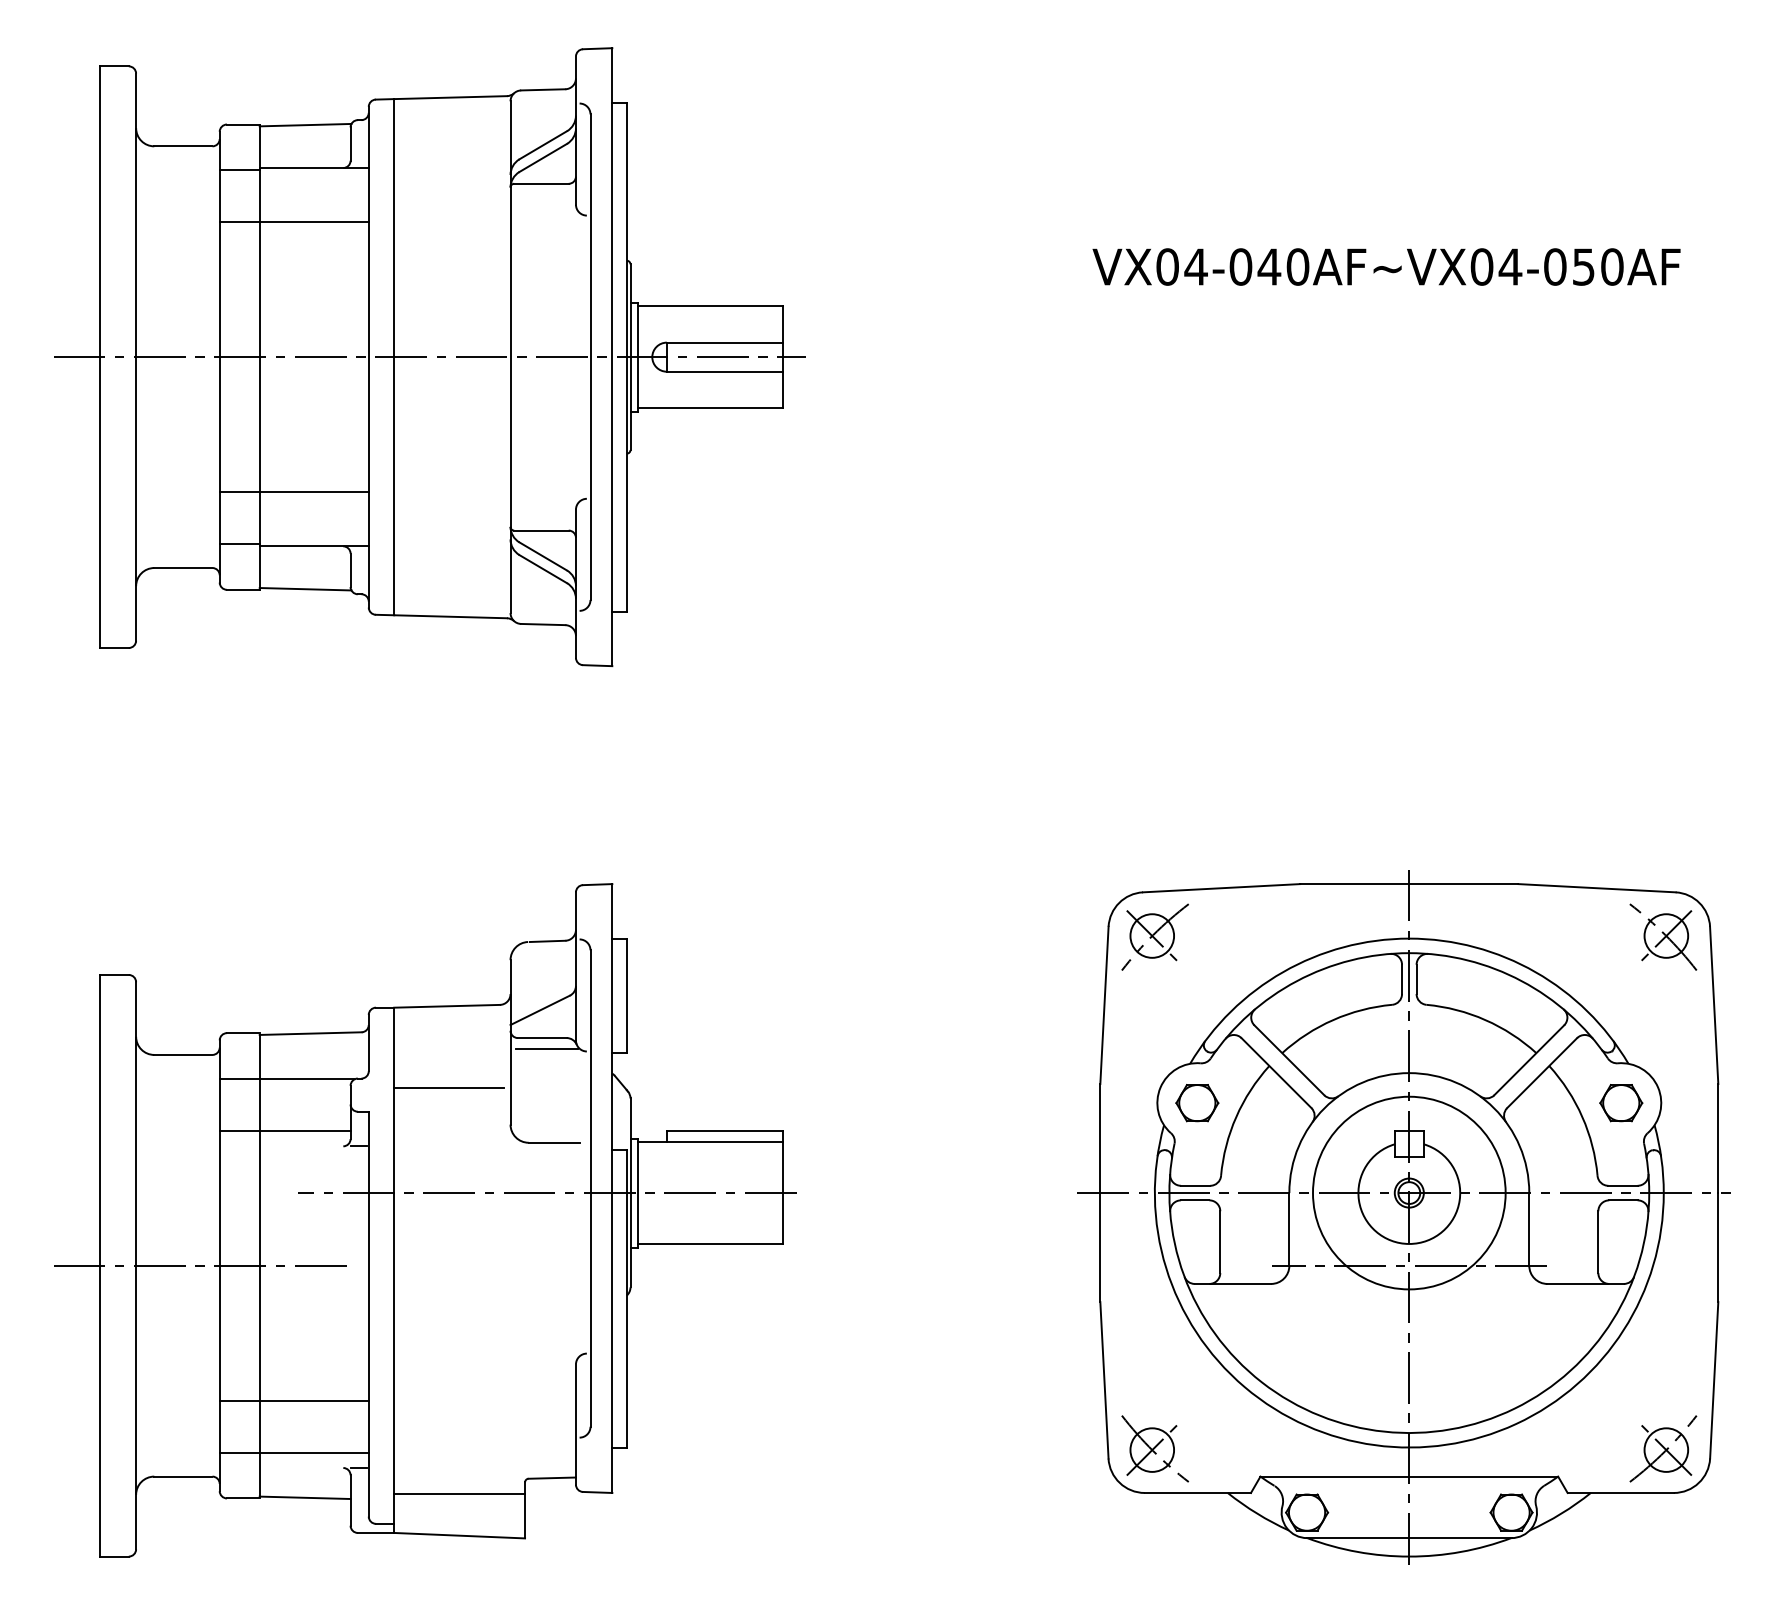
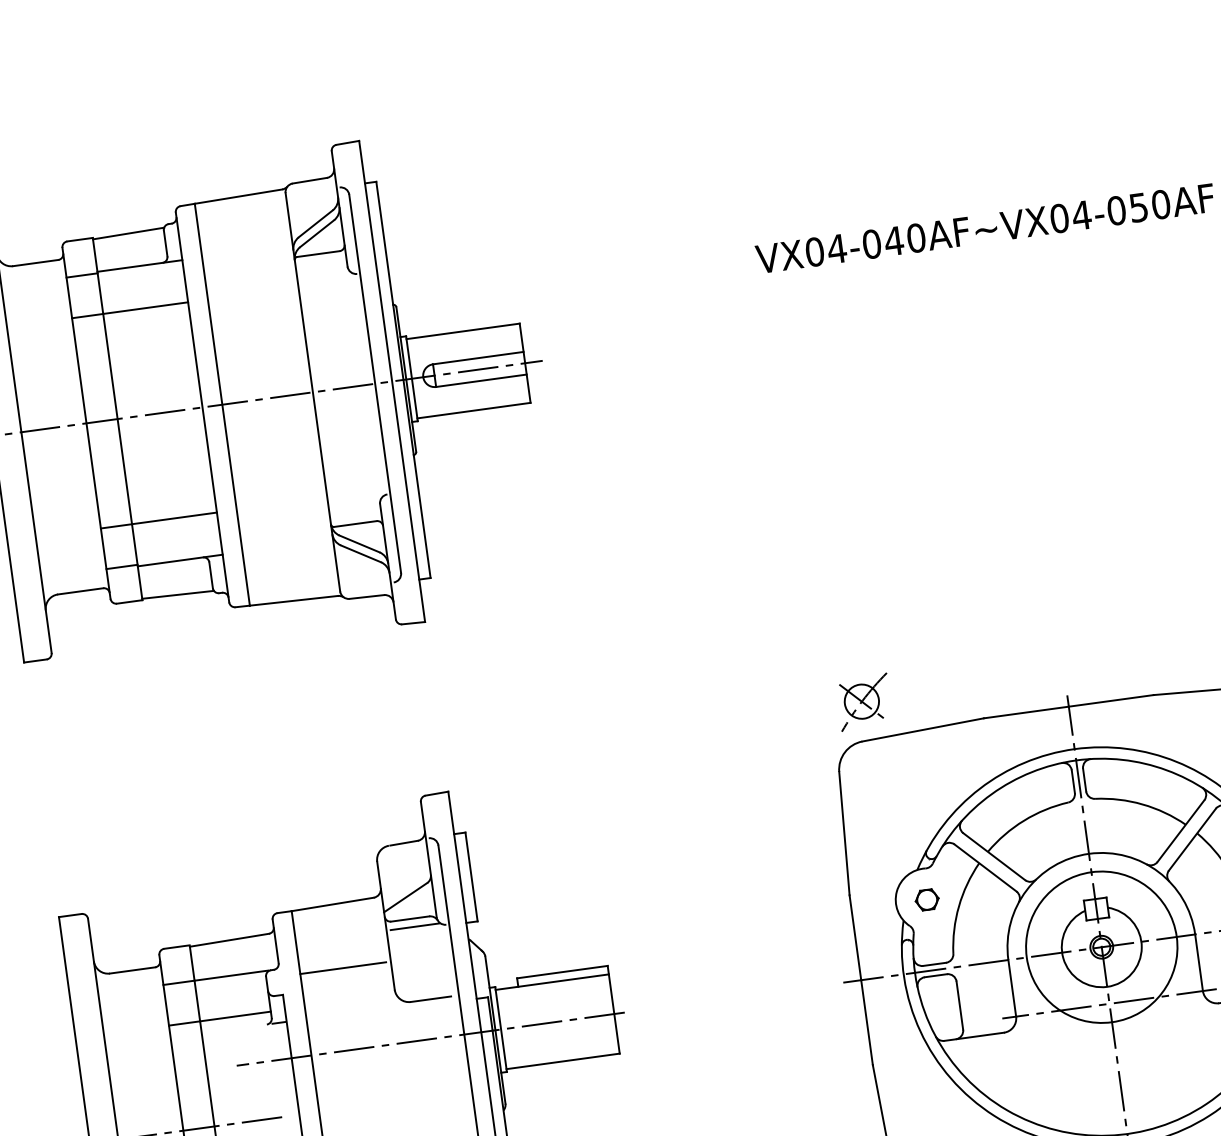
part: (1154, 936) -> (863, 701), moved
part: (1197, 1103) -> (927, 900), size x0.7

